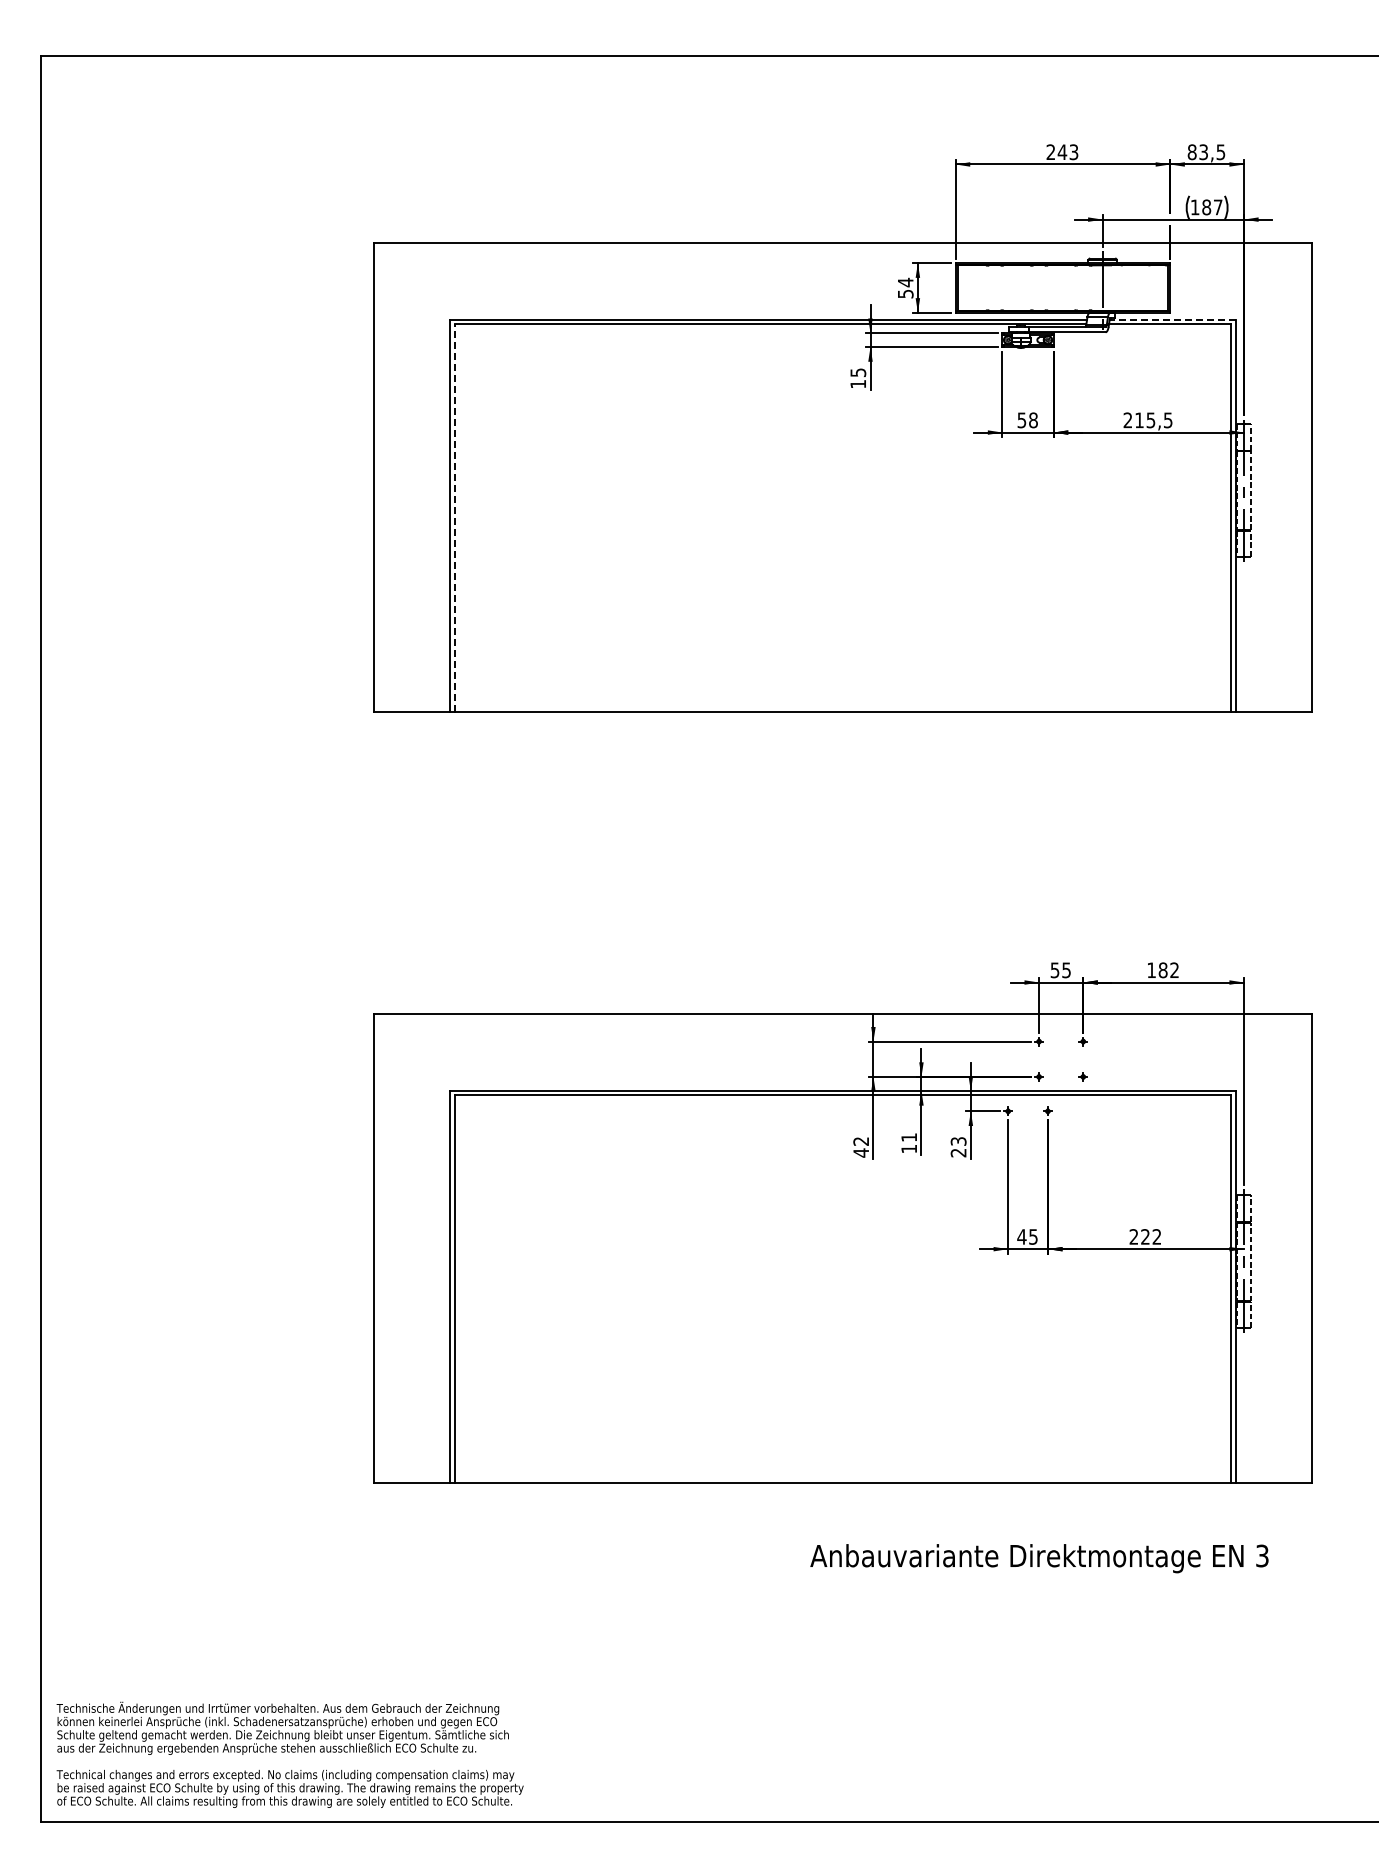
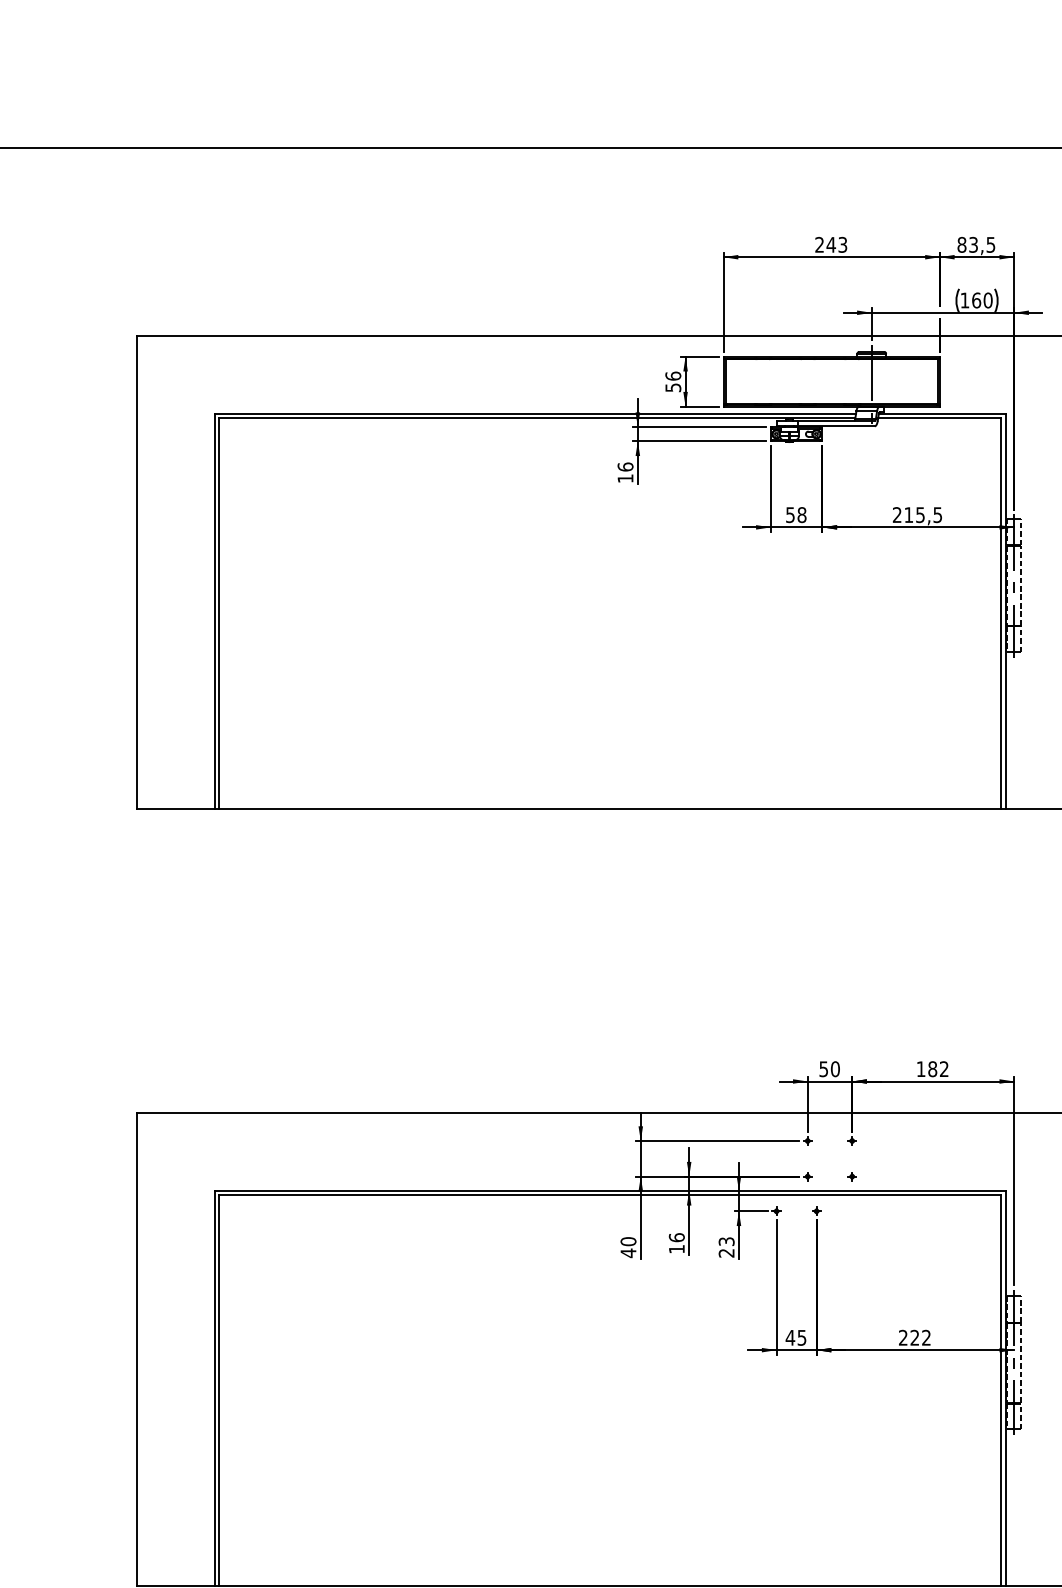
text: (1212, 207) -> (982, 300), 187 -> 160
text: (905, 282) -> (673, 376), 54 -> 56
line: (1172, 319) -> (942, 413), dashed -> solid
text: (858, 372) -> (625, 466), 15 -> 16
line: (454, 518) -> (218, 613), dashed -> solid
text: (1066, 970) -> (835, 1069), 55 -> 50
text: (909, 1137) -> (677, 1237), 11 -> 16
text: (861, 1141) -> (628, 1241), 42 -> 40

